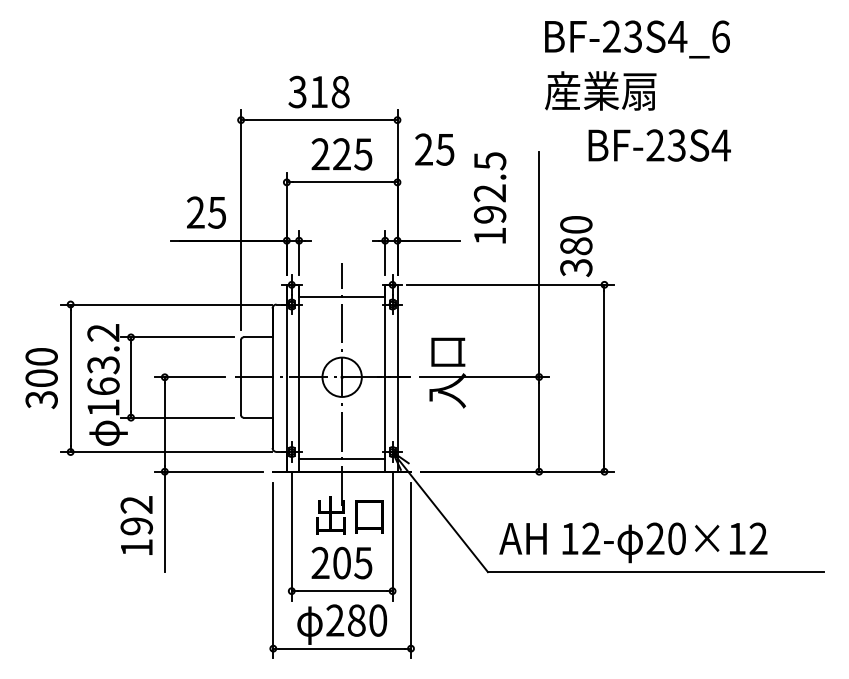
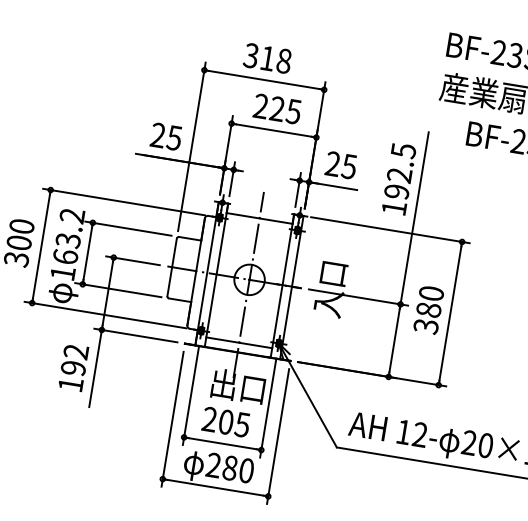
text: (434, 149) -> (340, 165), moved
text: (489, 197) -> (398, 178), moved
text: (576, 246) -> (428, 310), moved

